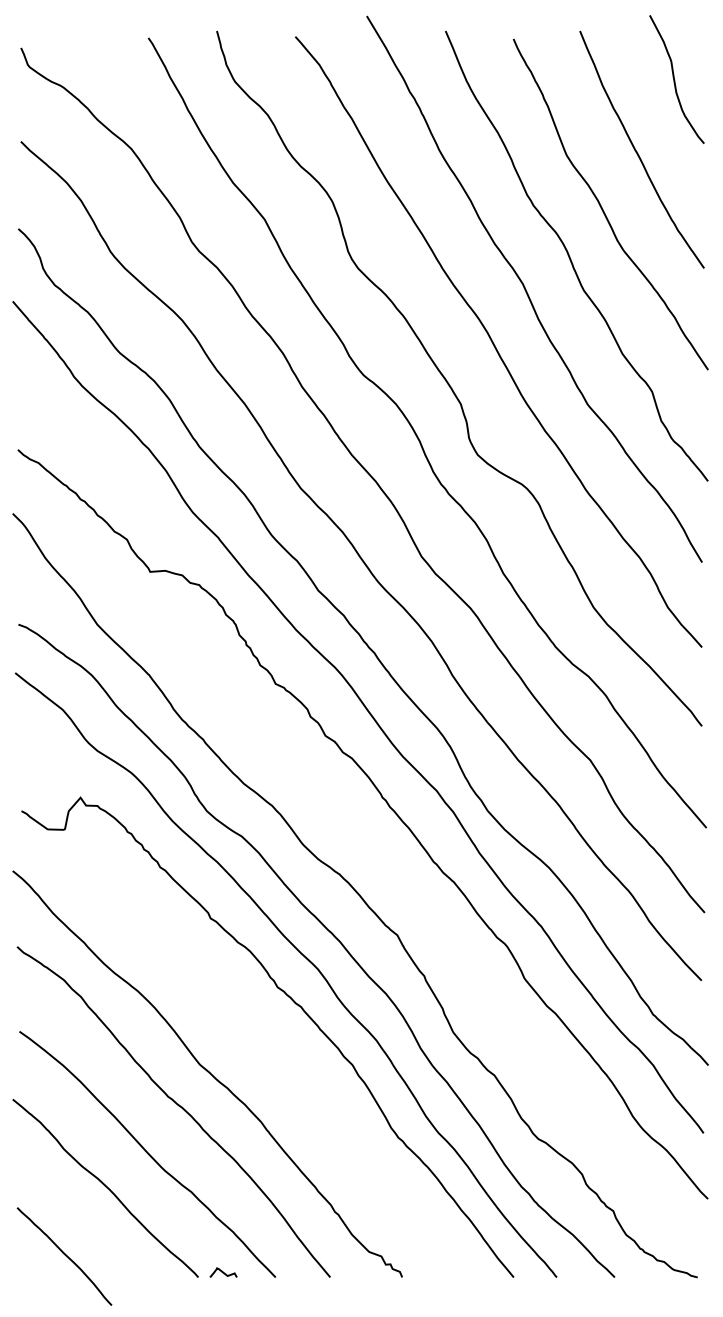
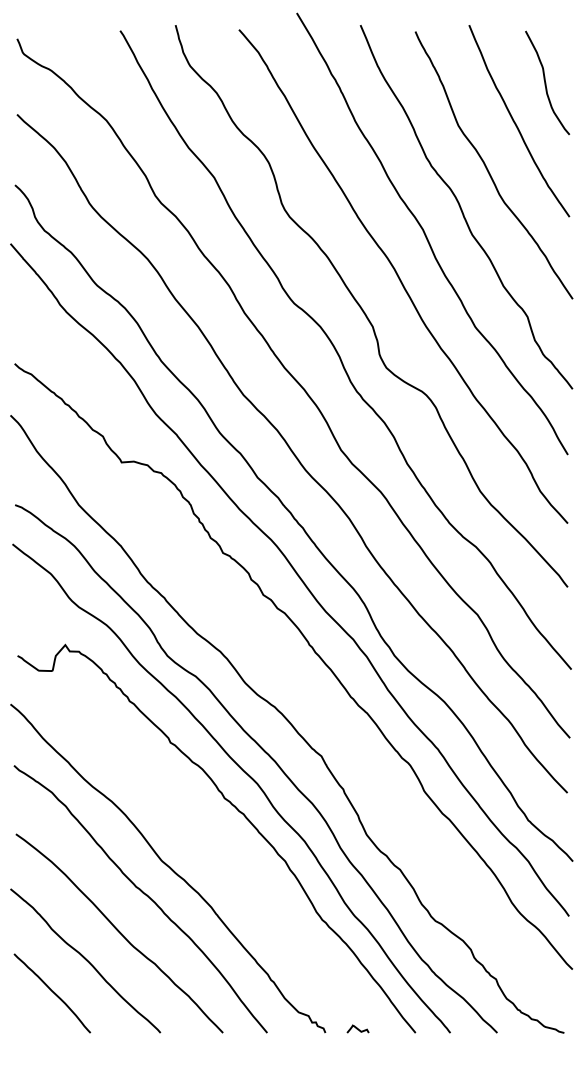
curve: (675, 80) -> (546, 83), moved
curve: (64, 1255) -> (52, 992), moved
curve: (223, 1272) -> (357, 1028), moved

